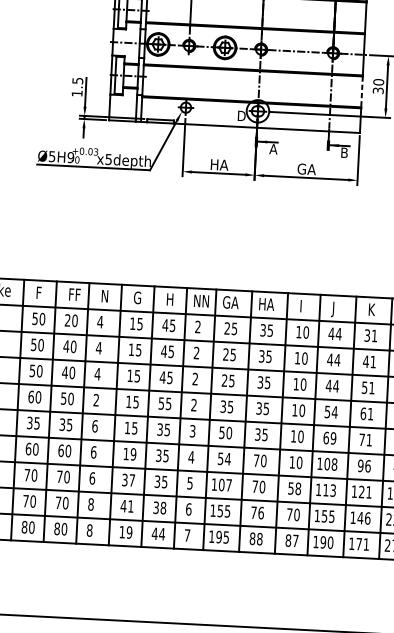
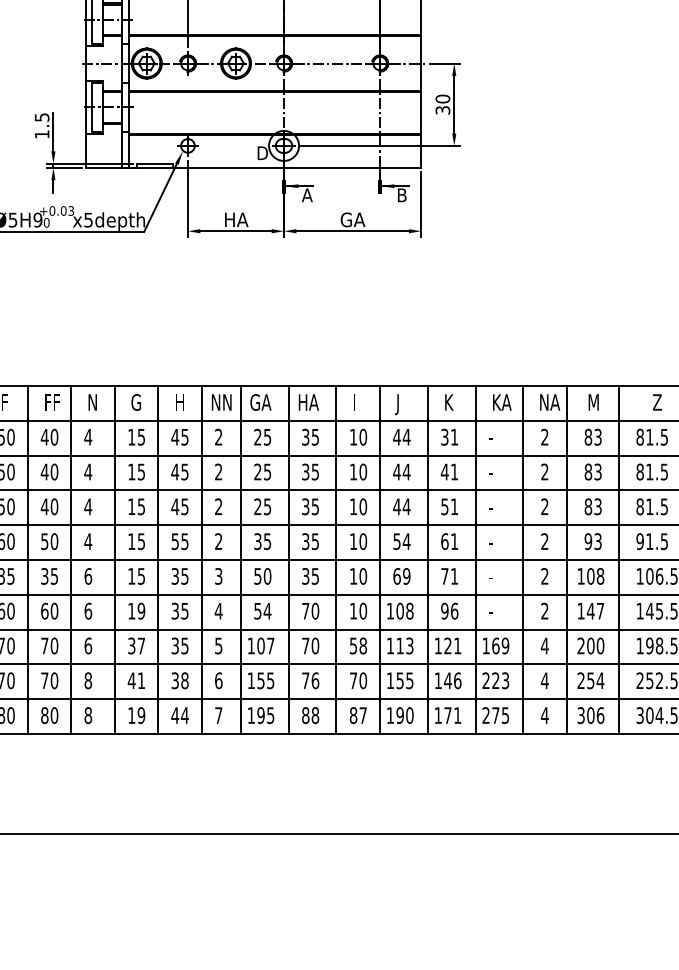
line: (362, 91) -> (421, 112), dashed -> solid
text: (67, 319) -> (44, 436), 20 -> 40
text: (96, 400) -> (88, 541), 2 -> 4

